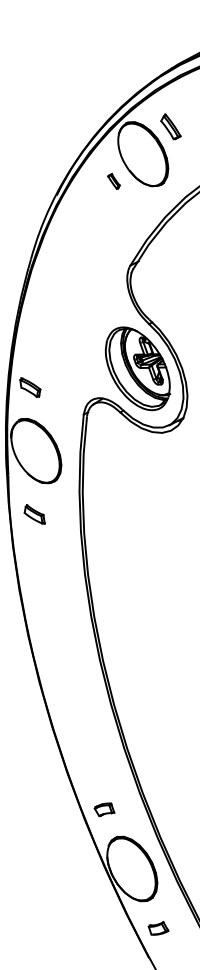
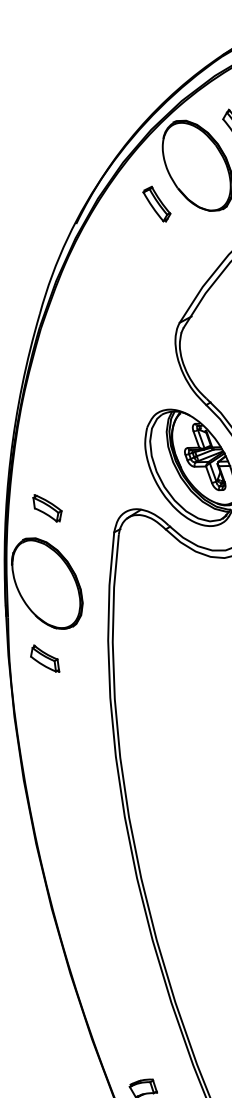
part: (113, 181) -> (156, 204), size x1.67
part: (30, 387) -> (47, 508), moved
part: (34, 514) -> (44, 658), moved

